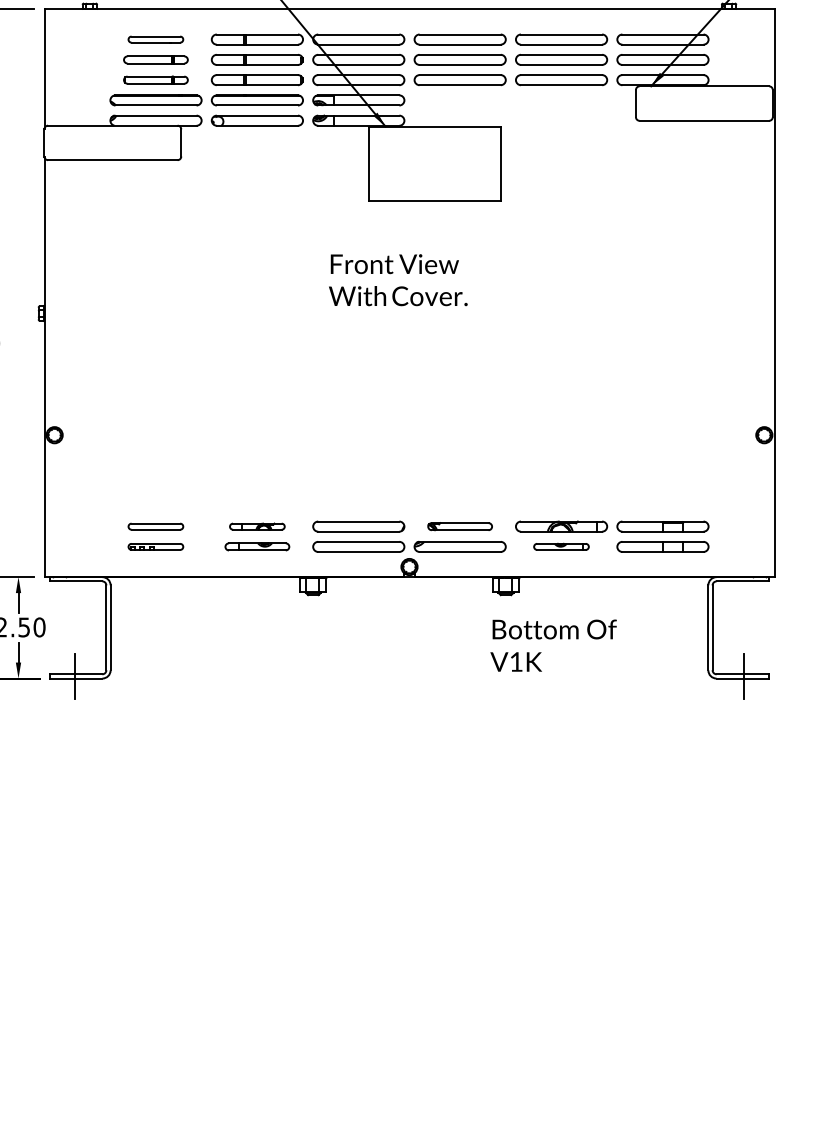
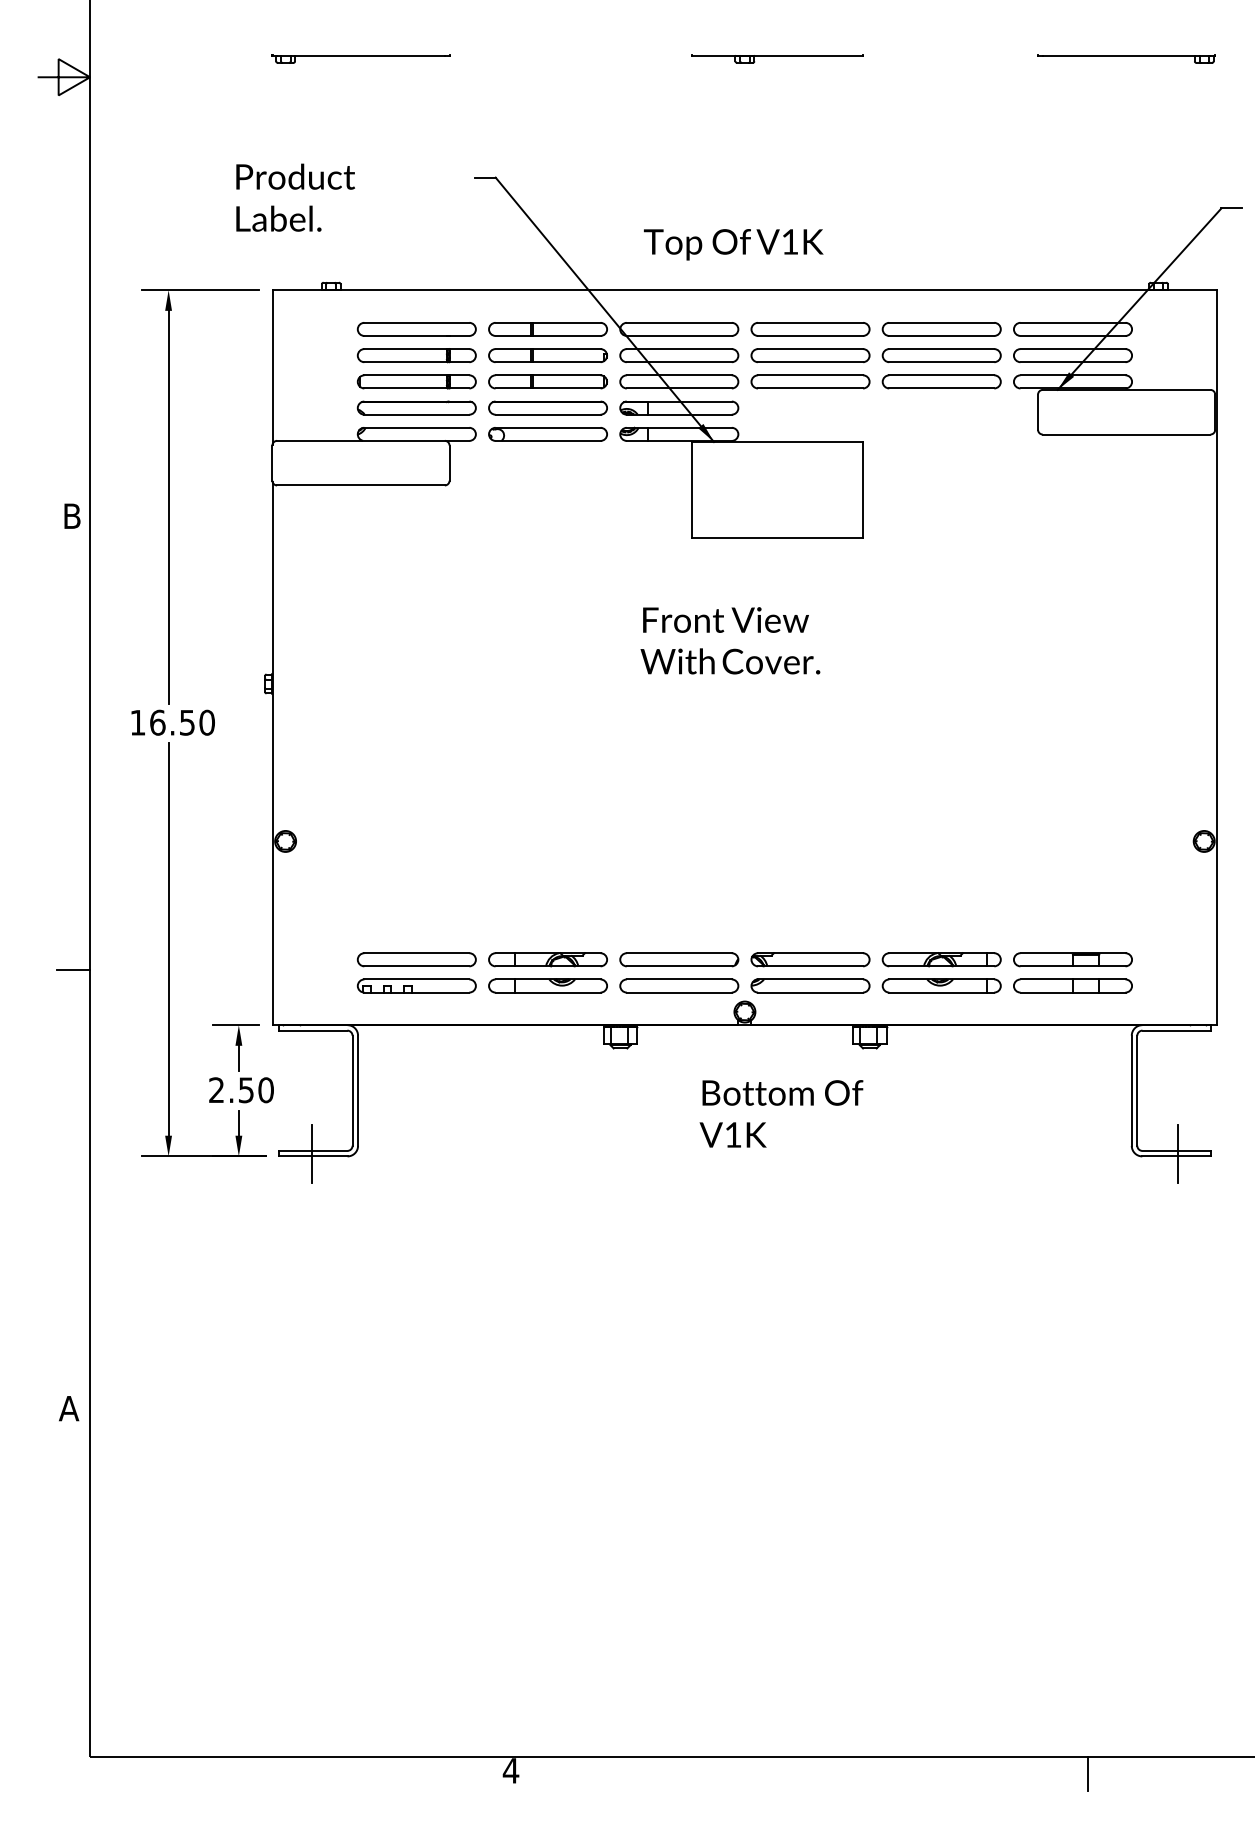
part: (155, 39) -> (416, 329), size x1.67
part: (155, 59) -> (416, 355), size x1.43
part: (155, 79) -> (416, 381), size x1.43
part: (155, 526) -> (416, 959), size x1.67
part: (256, 526) -> (547, 959), size x1.67
part: (460, 526) -> (810, 959), size x1.43
part: (155, 546) -> (416, 985), size x1.67
part: (256, 546) -> (547, 985), size x1.43
part: (561, 546) -> (941, 985), size x1.67
text: (553, 645) -> (781, 1113), moved

